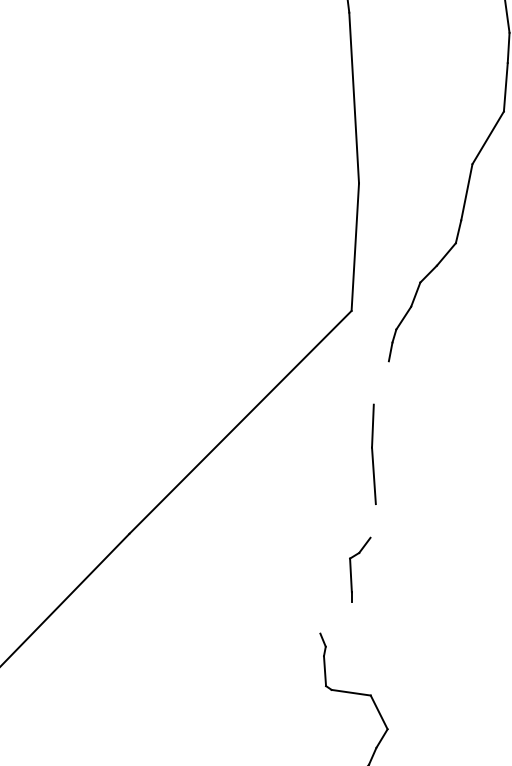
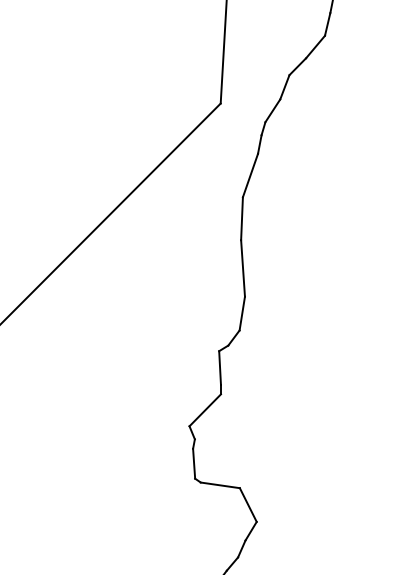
line: (380, 382) -> (249, 175), added
line: (372, 520) -> (241, 313), added
line: (335, 617) -> (204, 410), added

